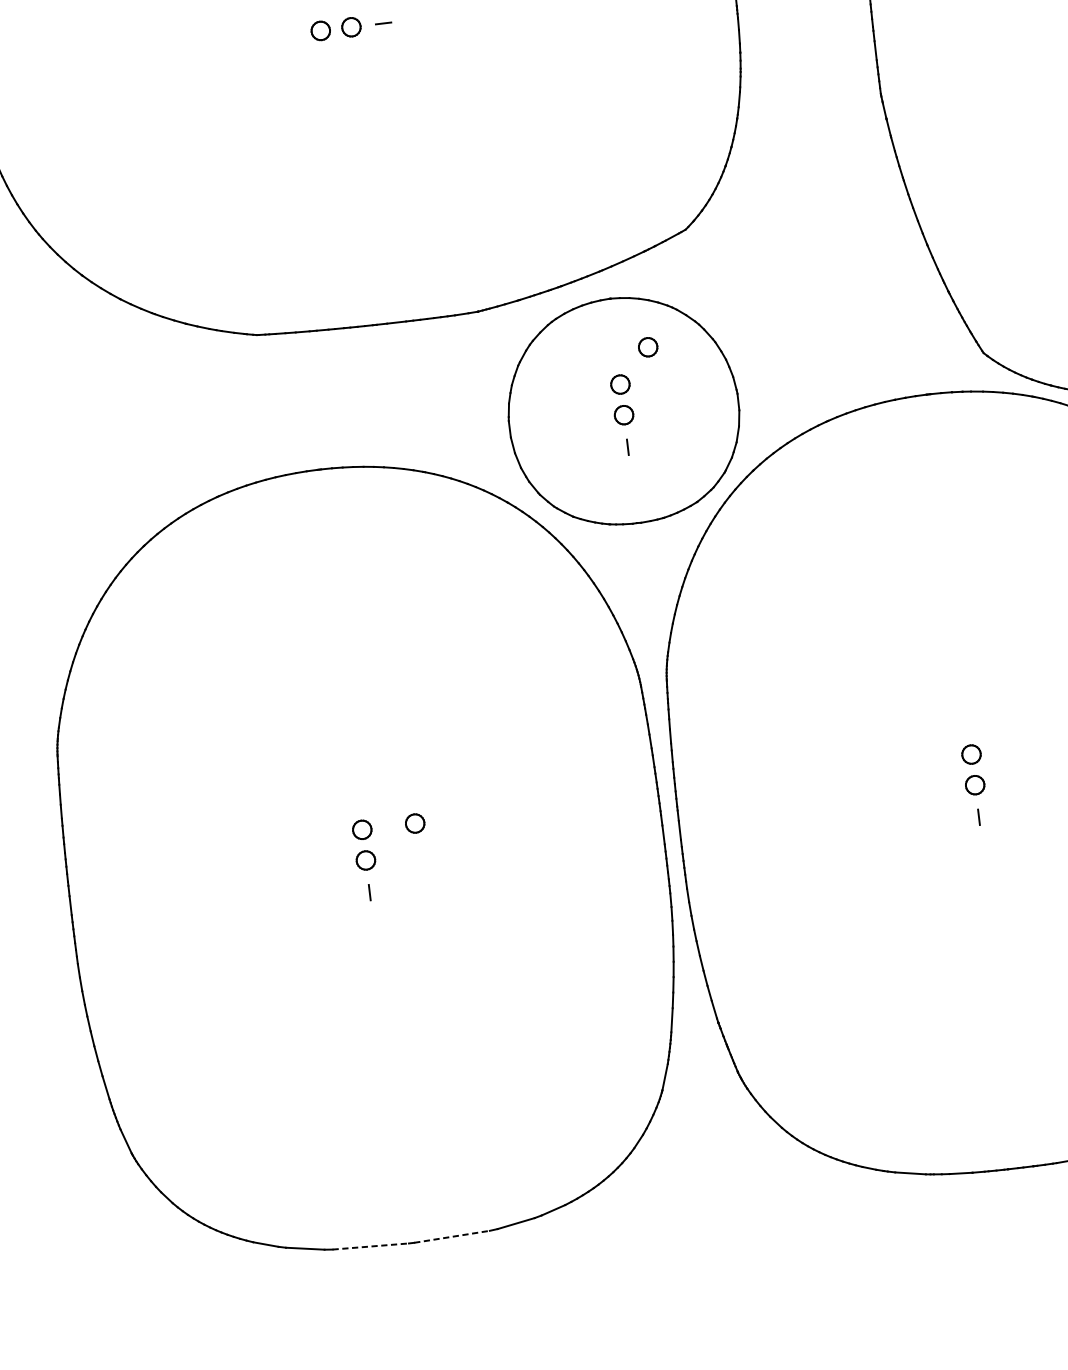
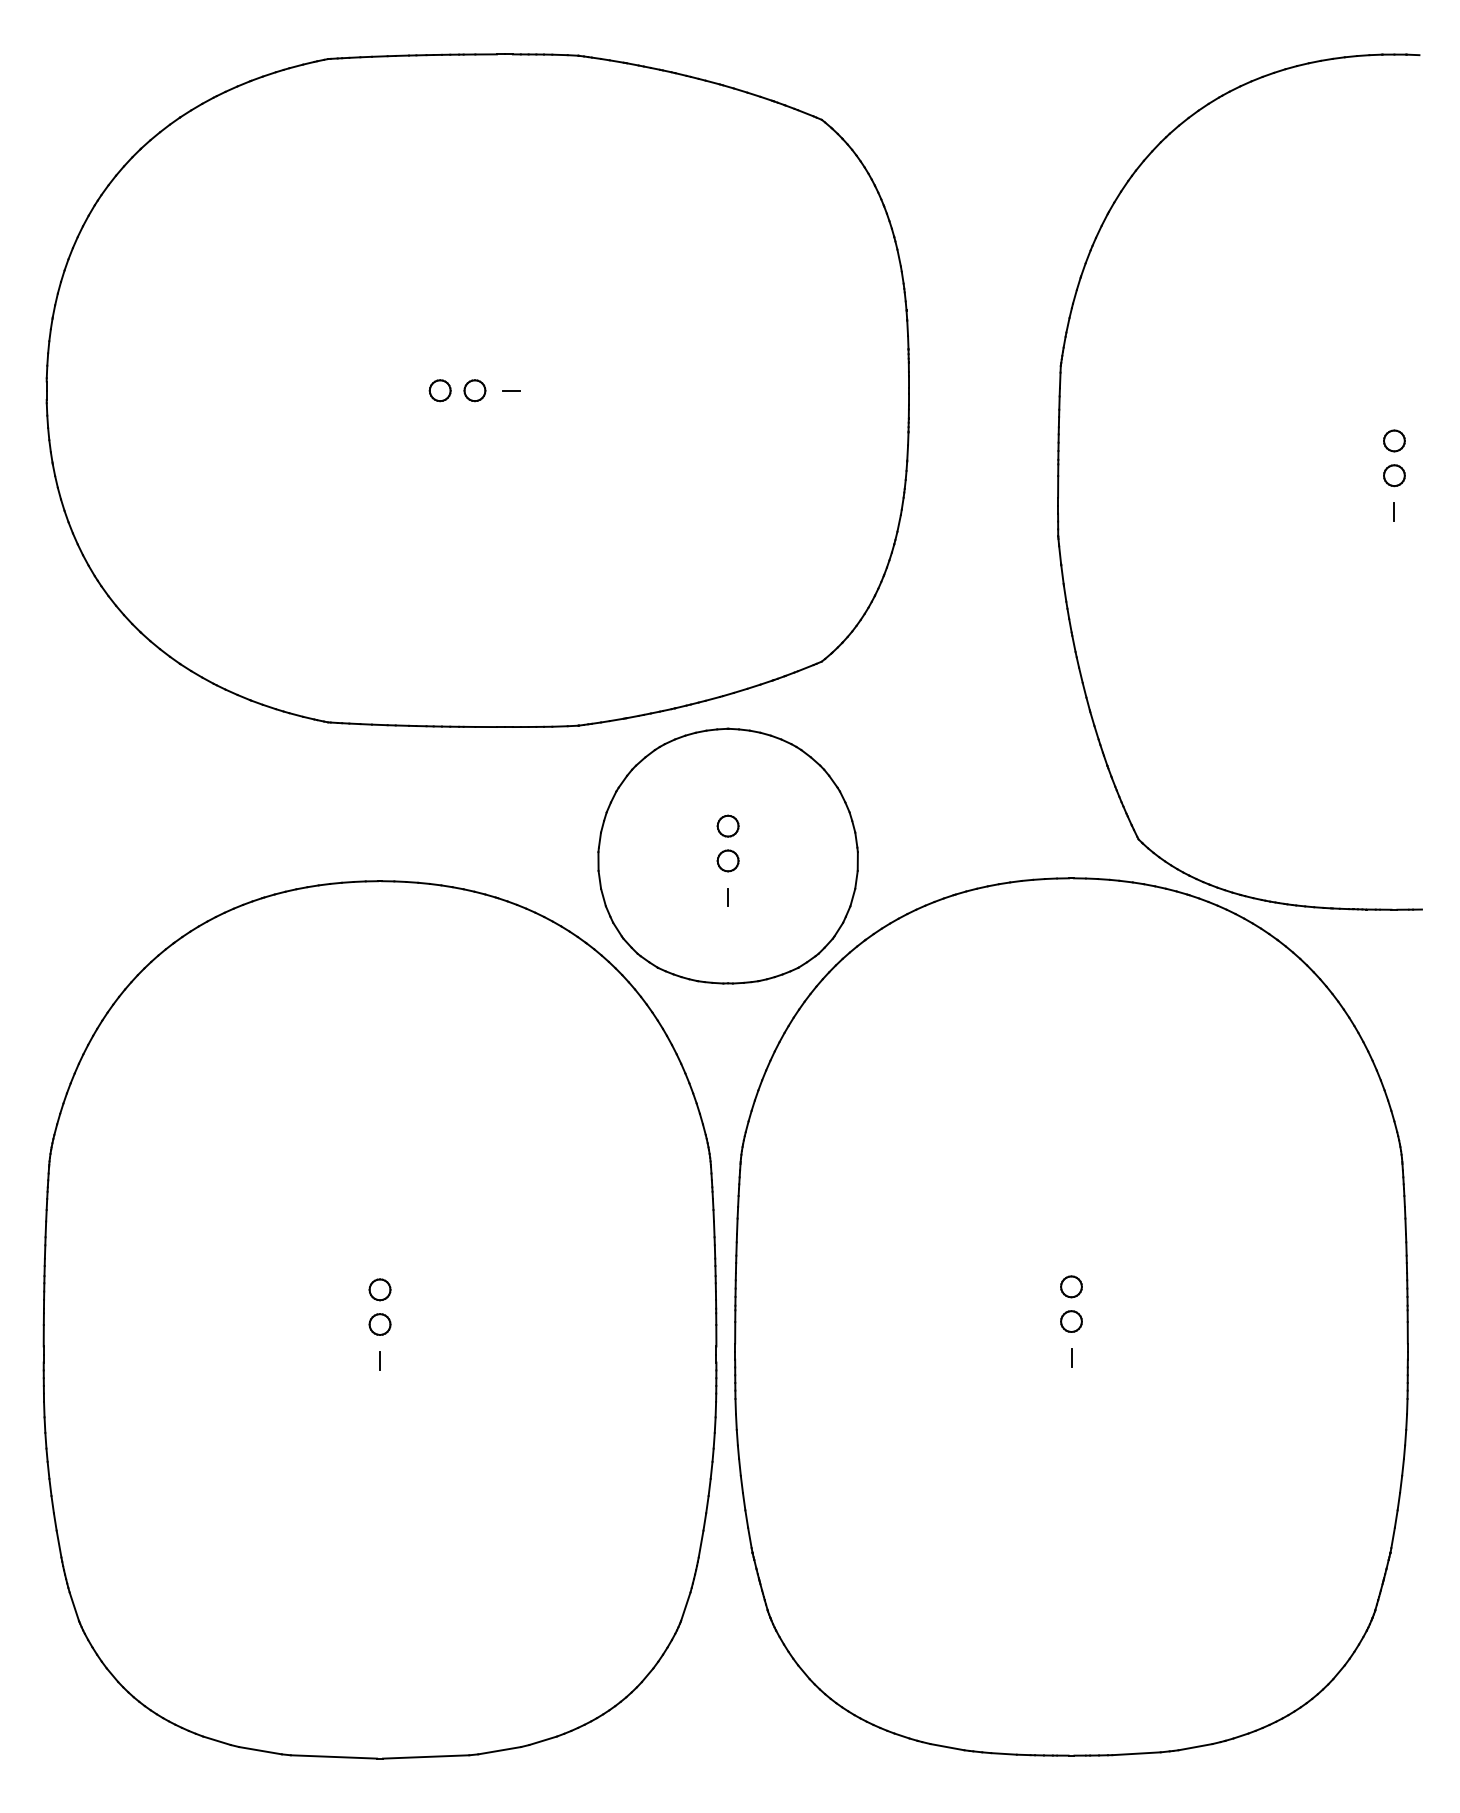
part: (647, 346) -> (763, 787), removed
part: (414, 823) -> (439, 1289), removed
line: (452, 1236) -> (426, 1756), dashed -> solid
line: (371, 1246) -> (334, 1756), dashed -> solid

